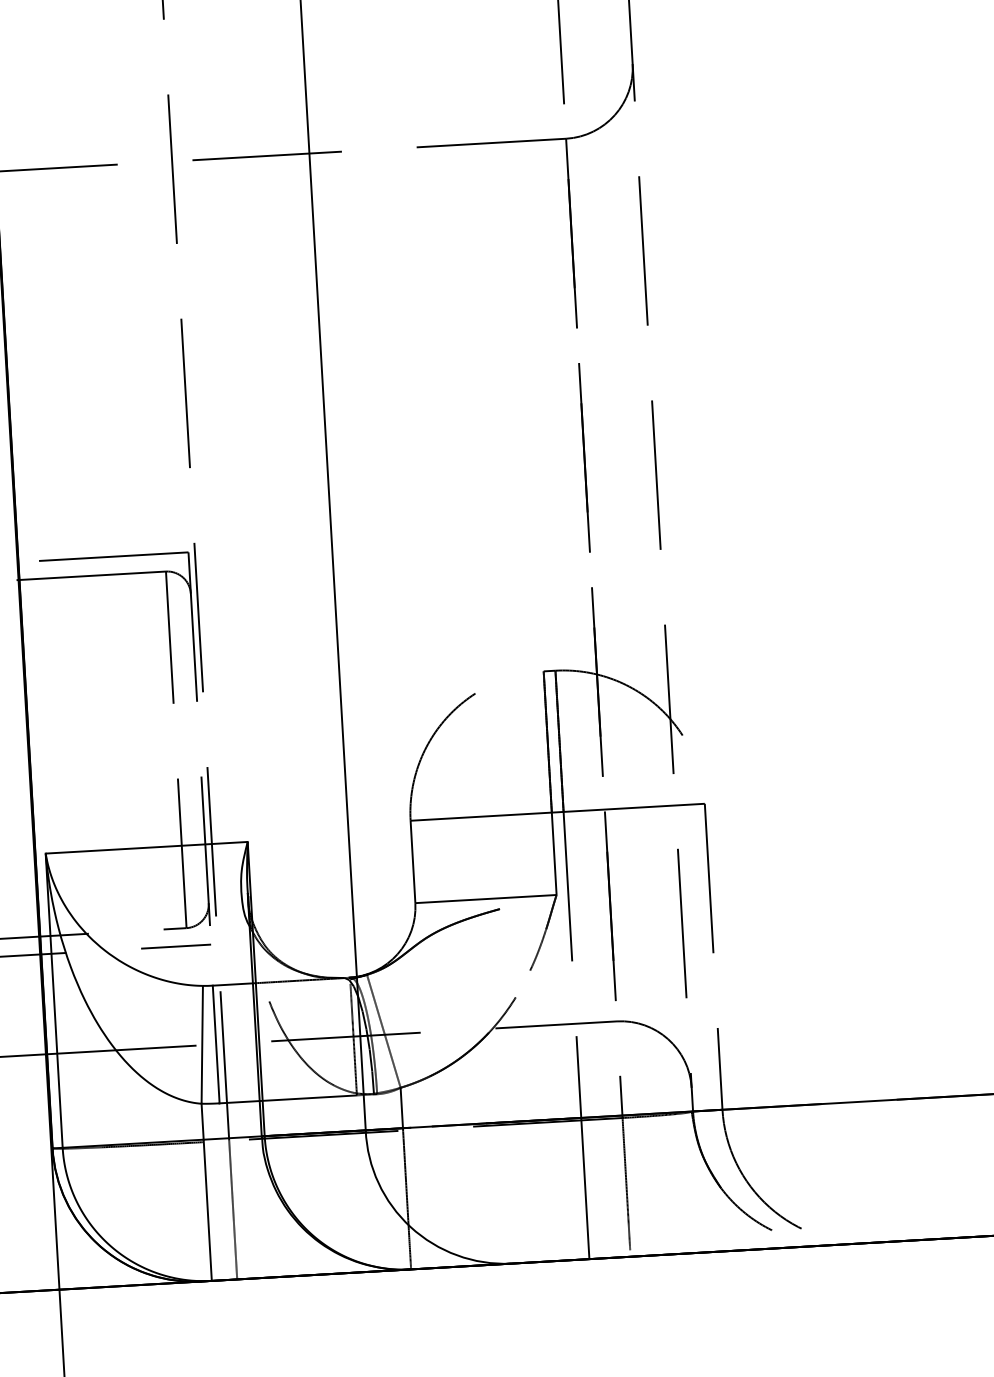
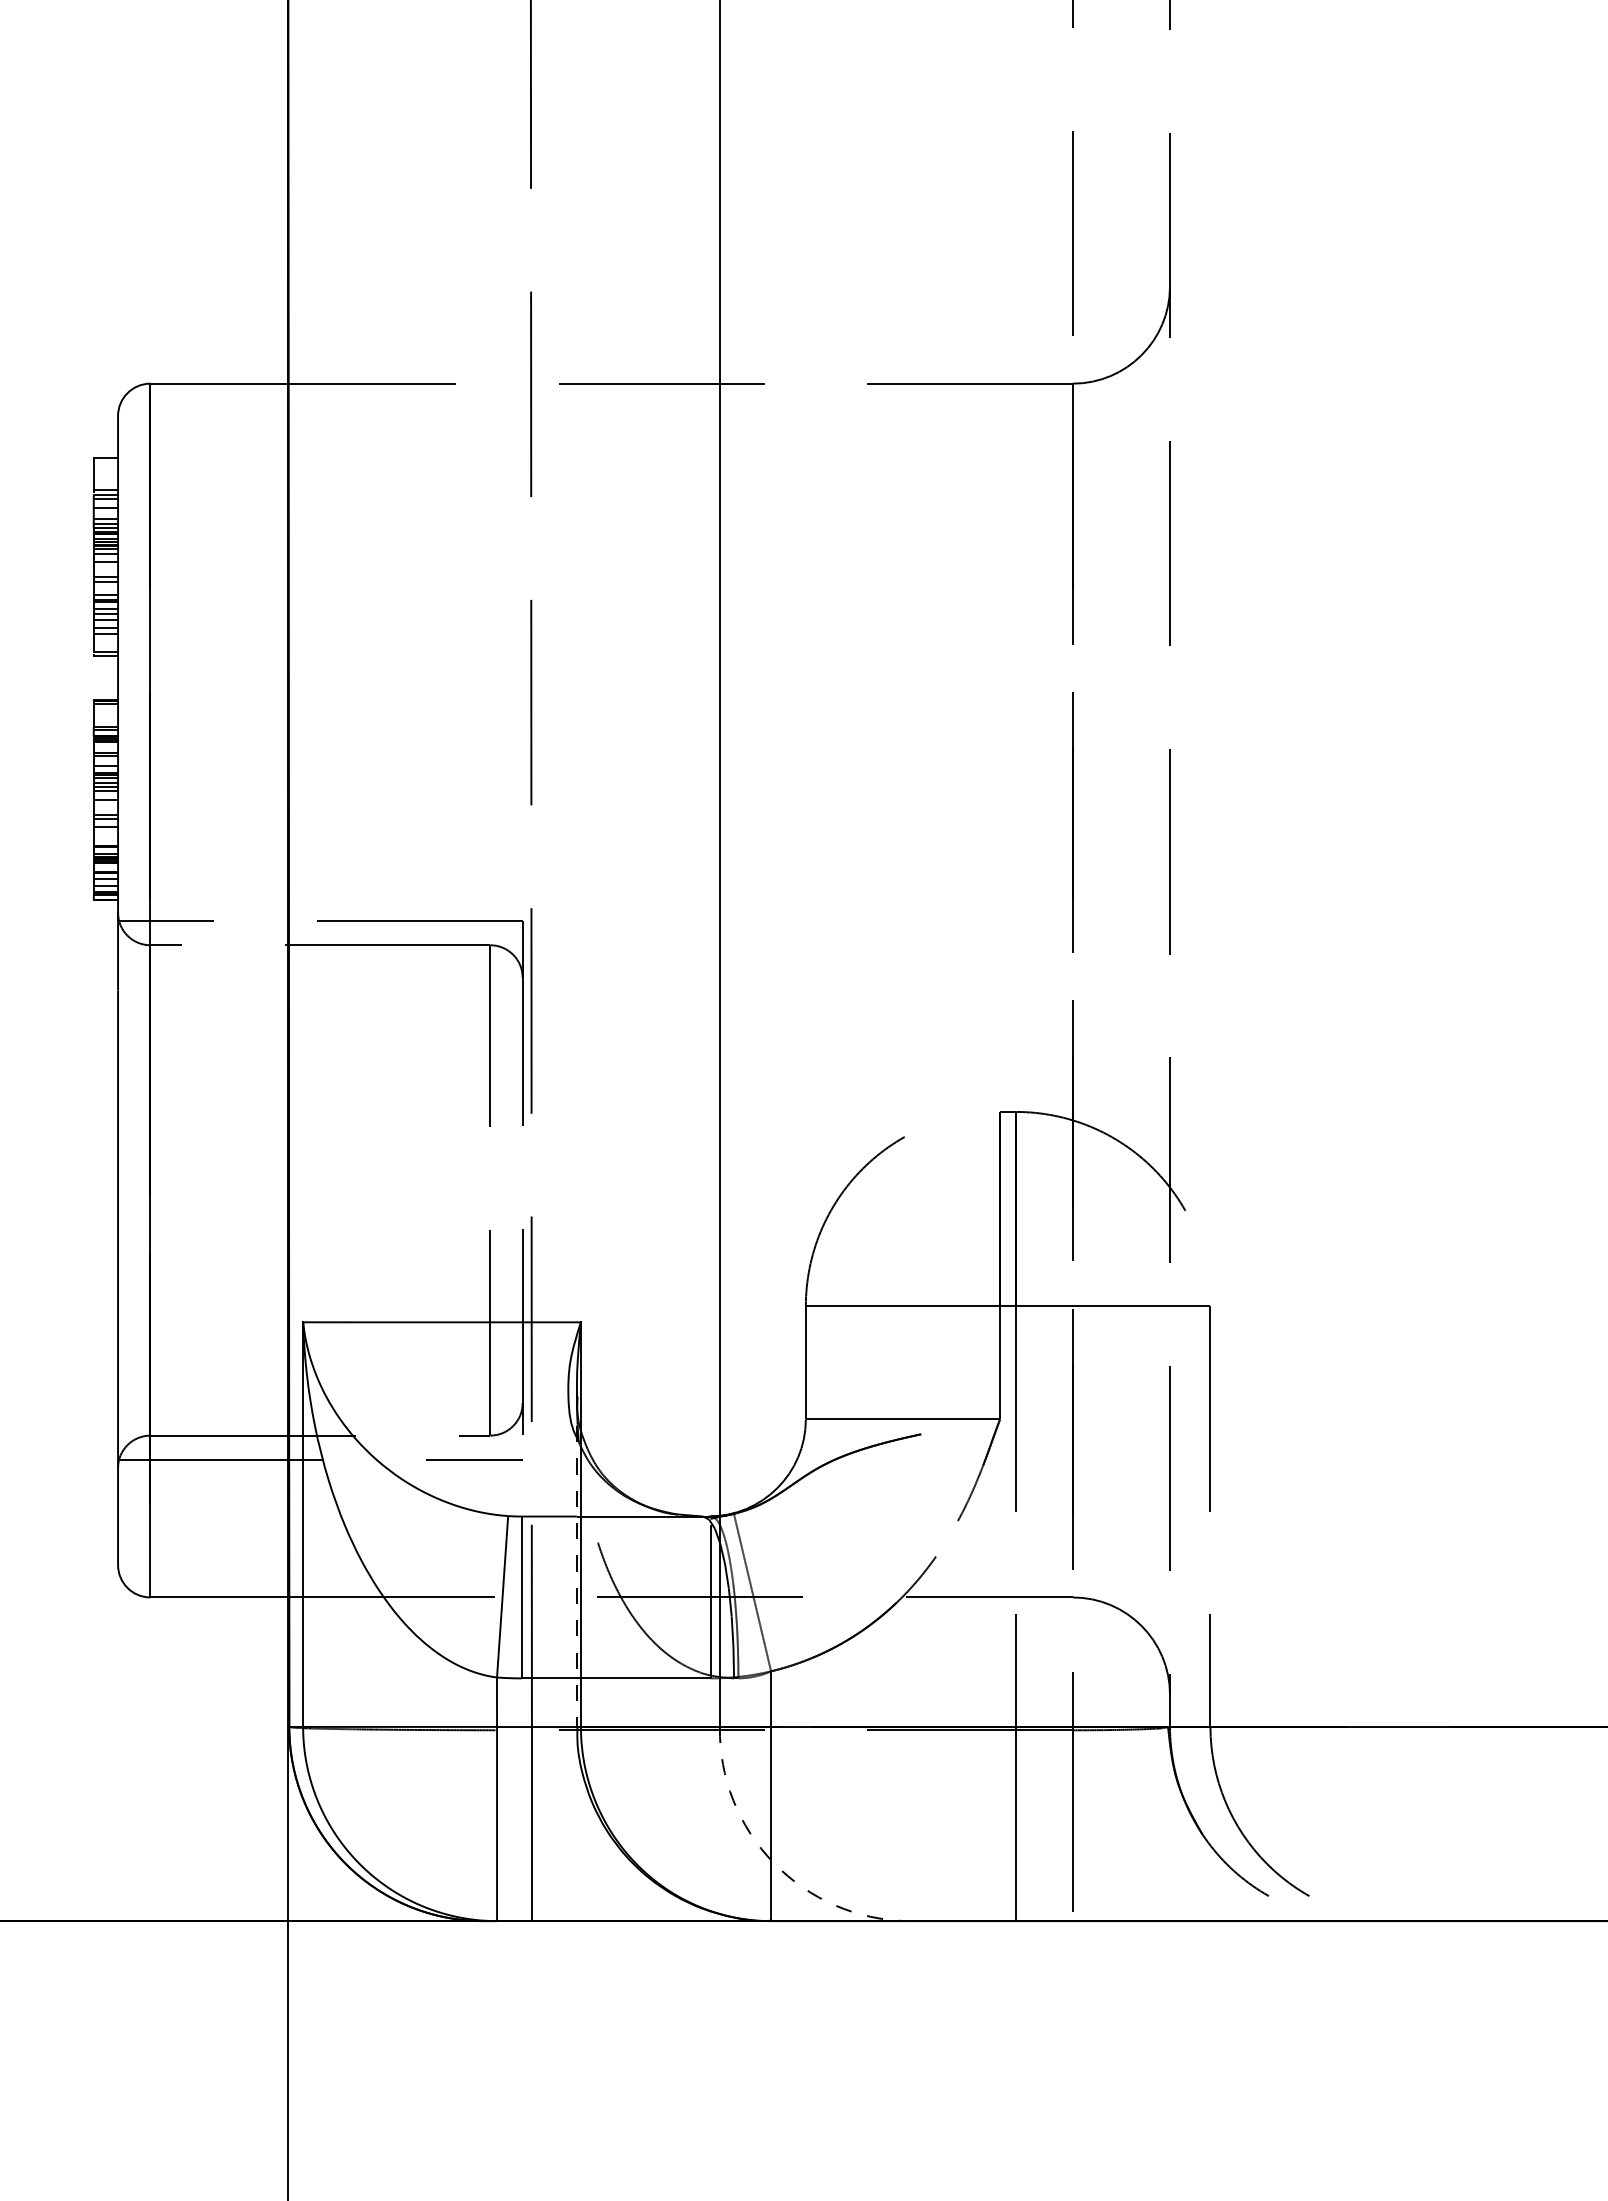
line: (254, 1015) -> (576, 1560), solid -> dashed
arc: (410, 1227) -> (773, 1863), solid -> dashed

